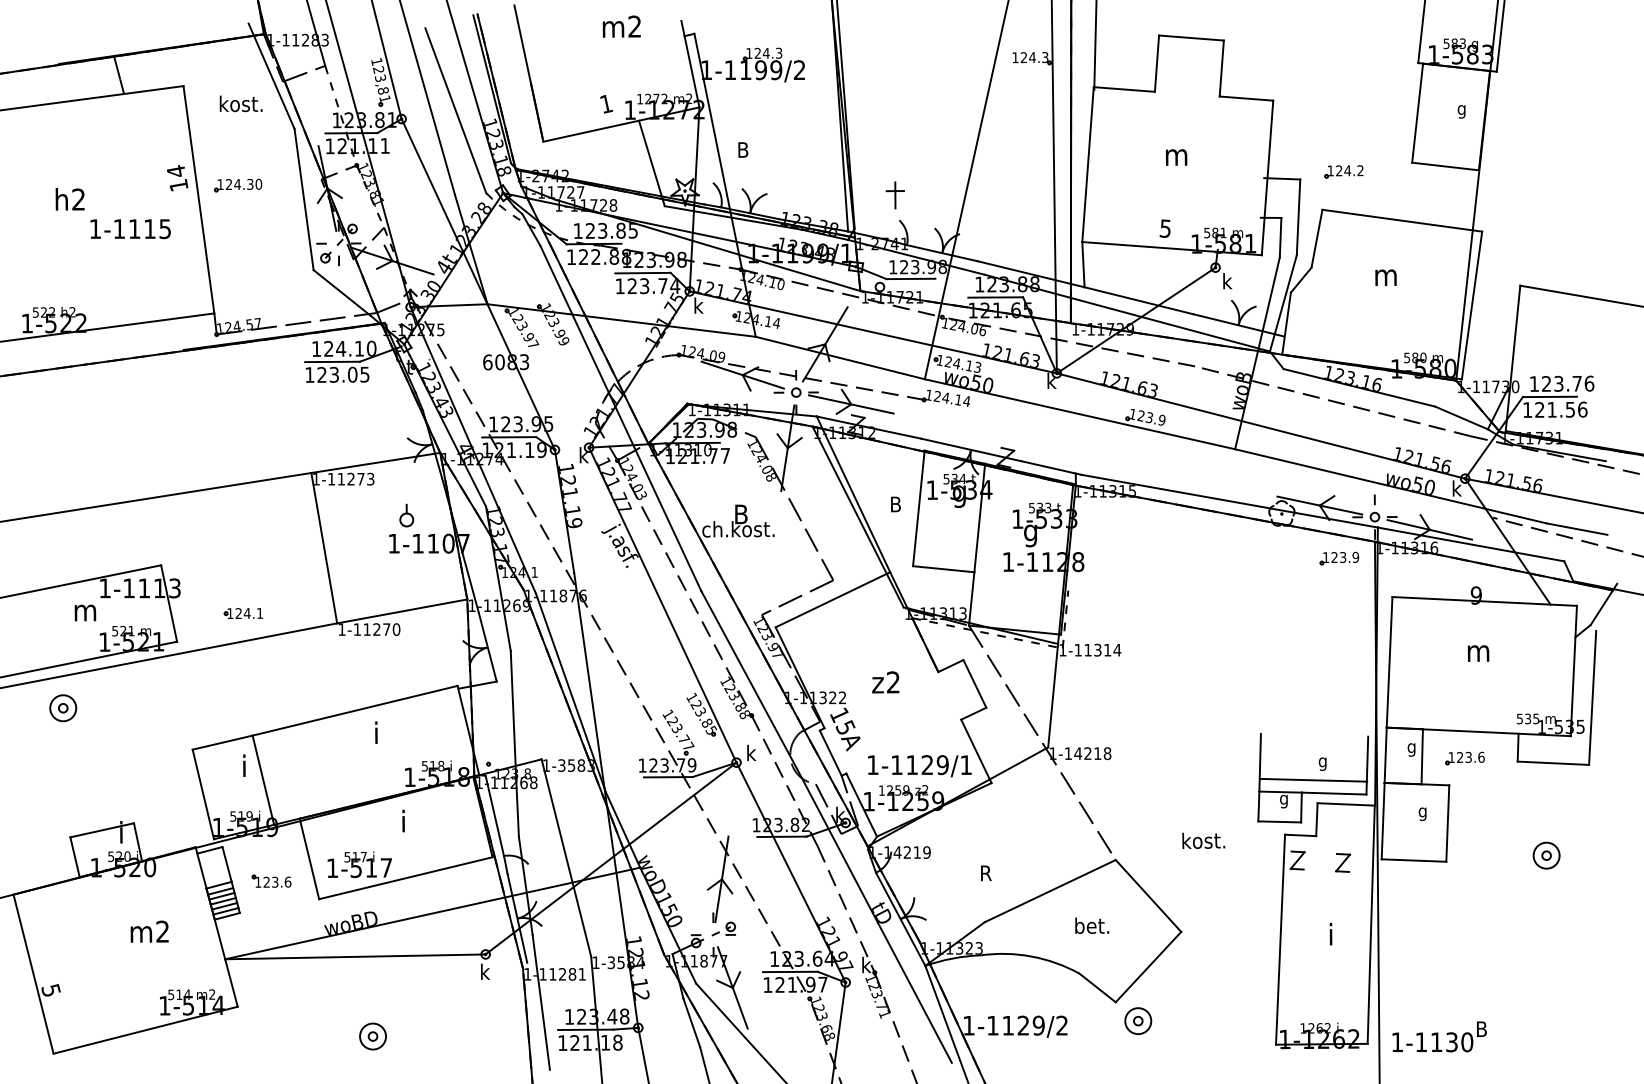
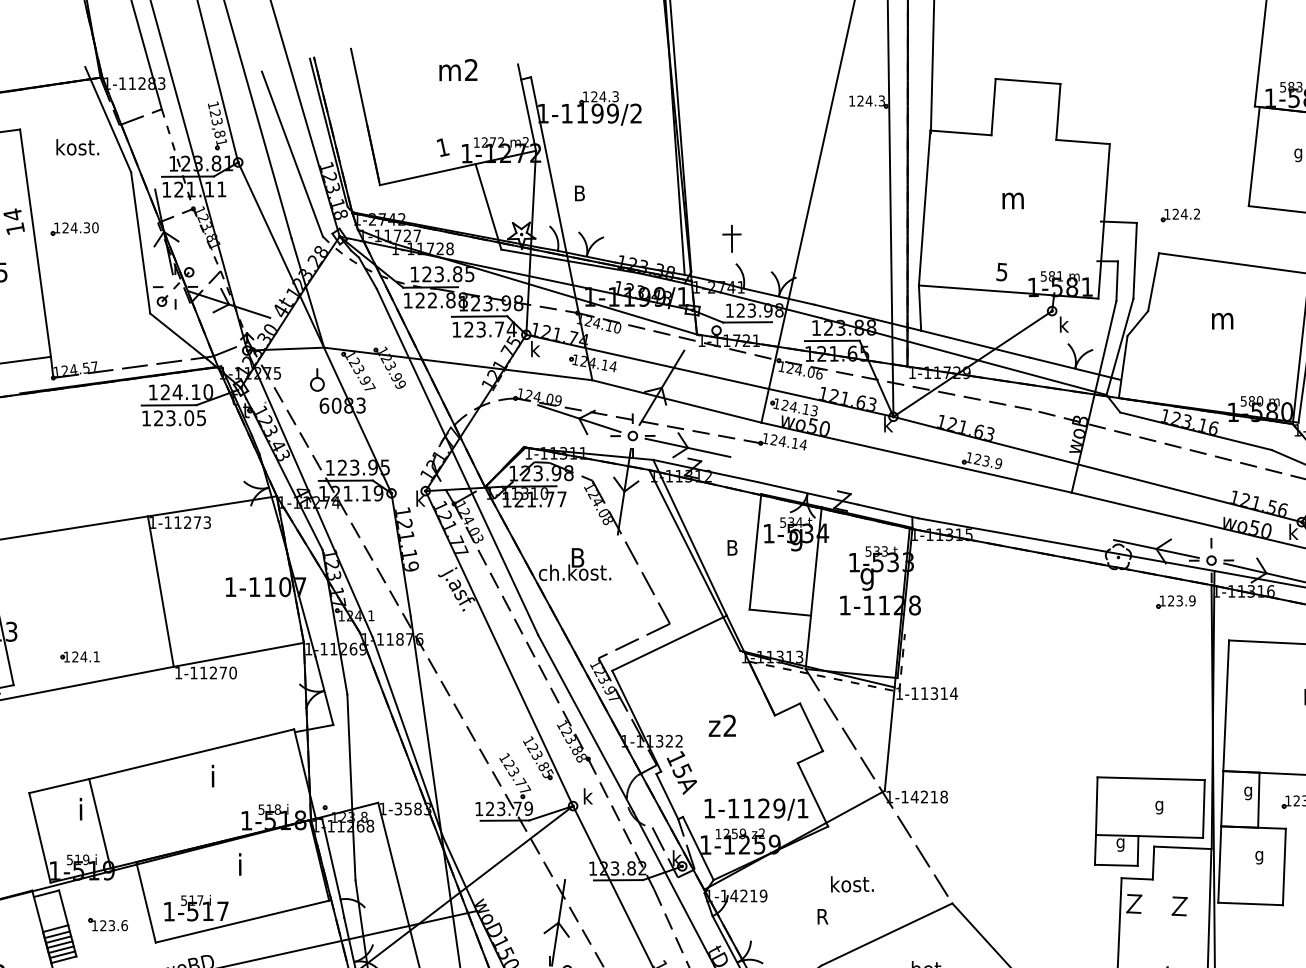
part: (406, 515) -> (317, 379), moved
line: (1313, 779) -> (1151, 777), moved
text: (1203, 840) -> (852, 883), moved

